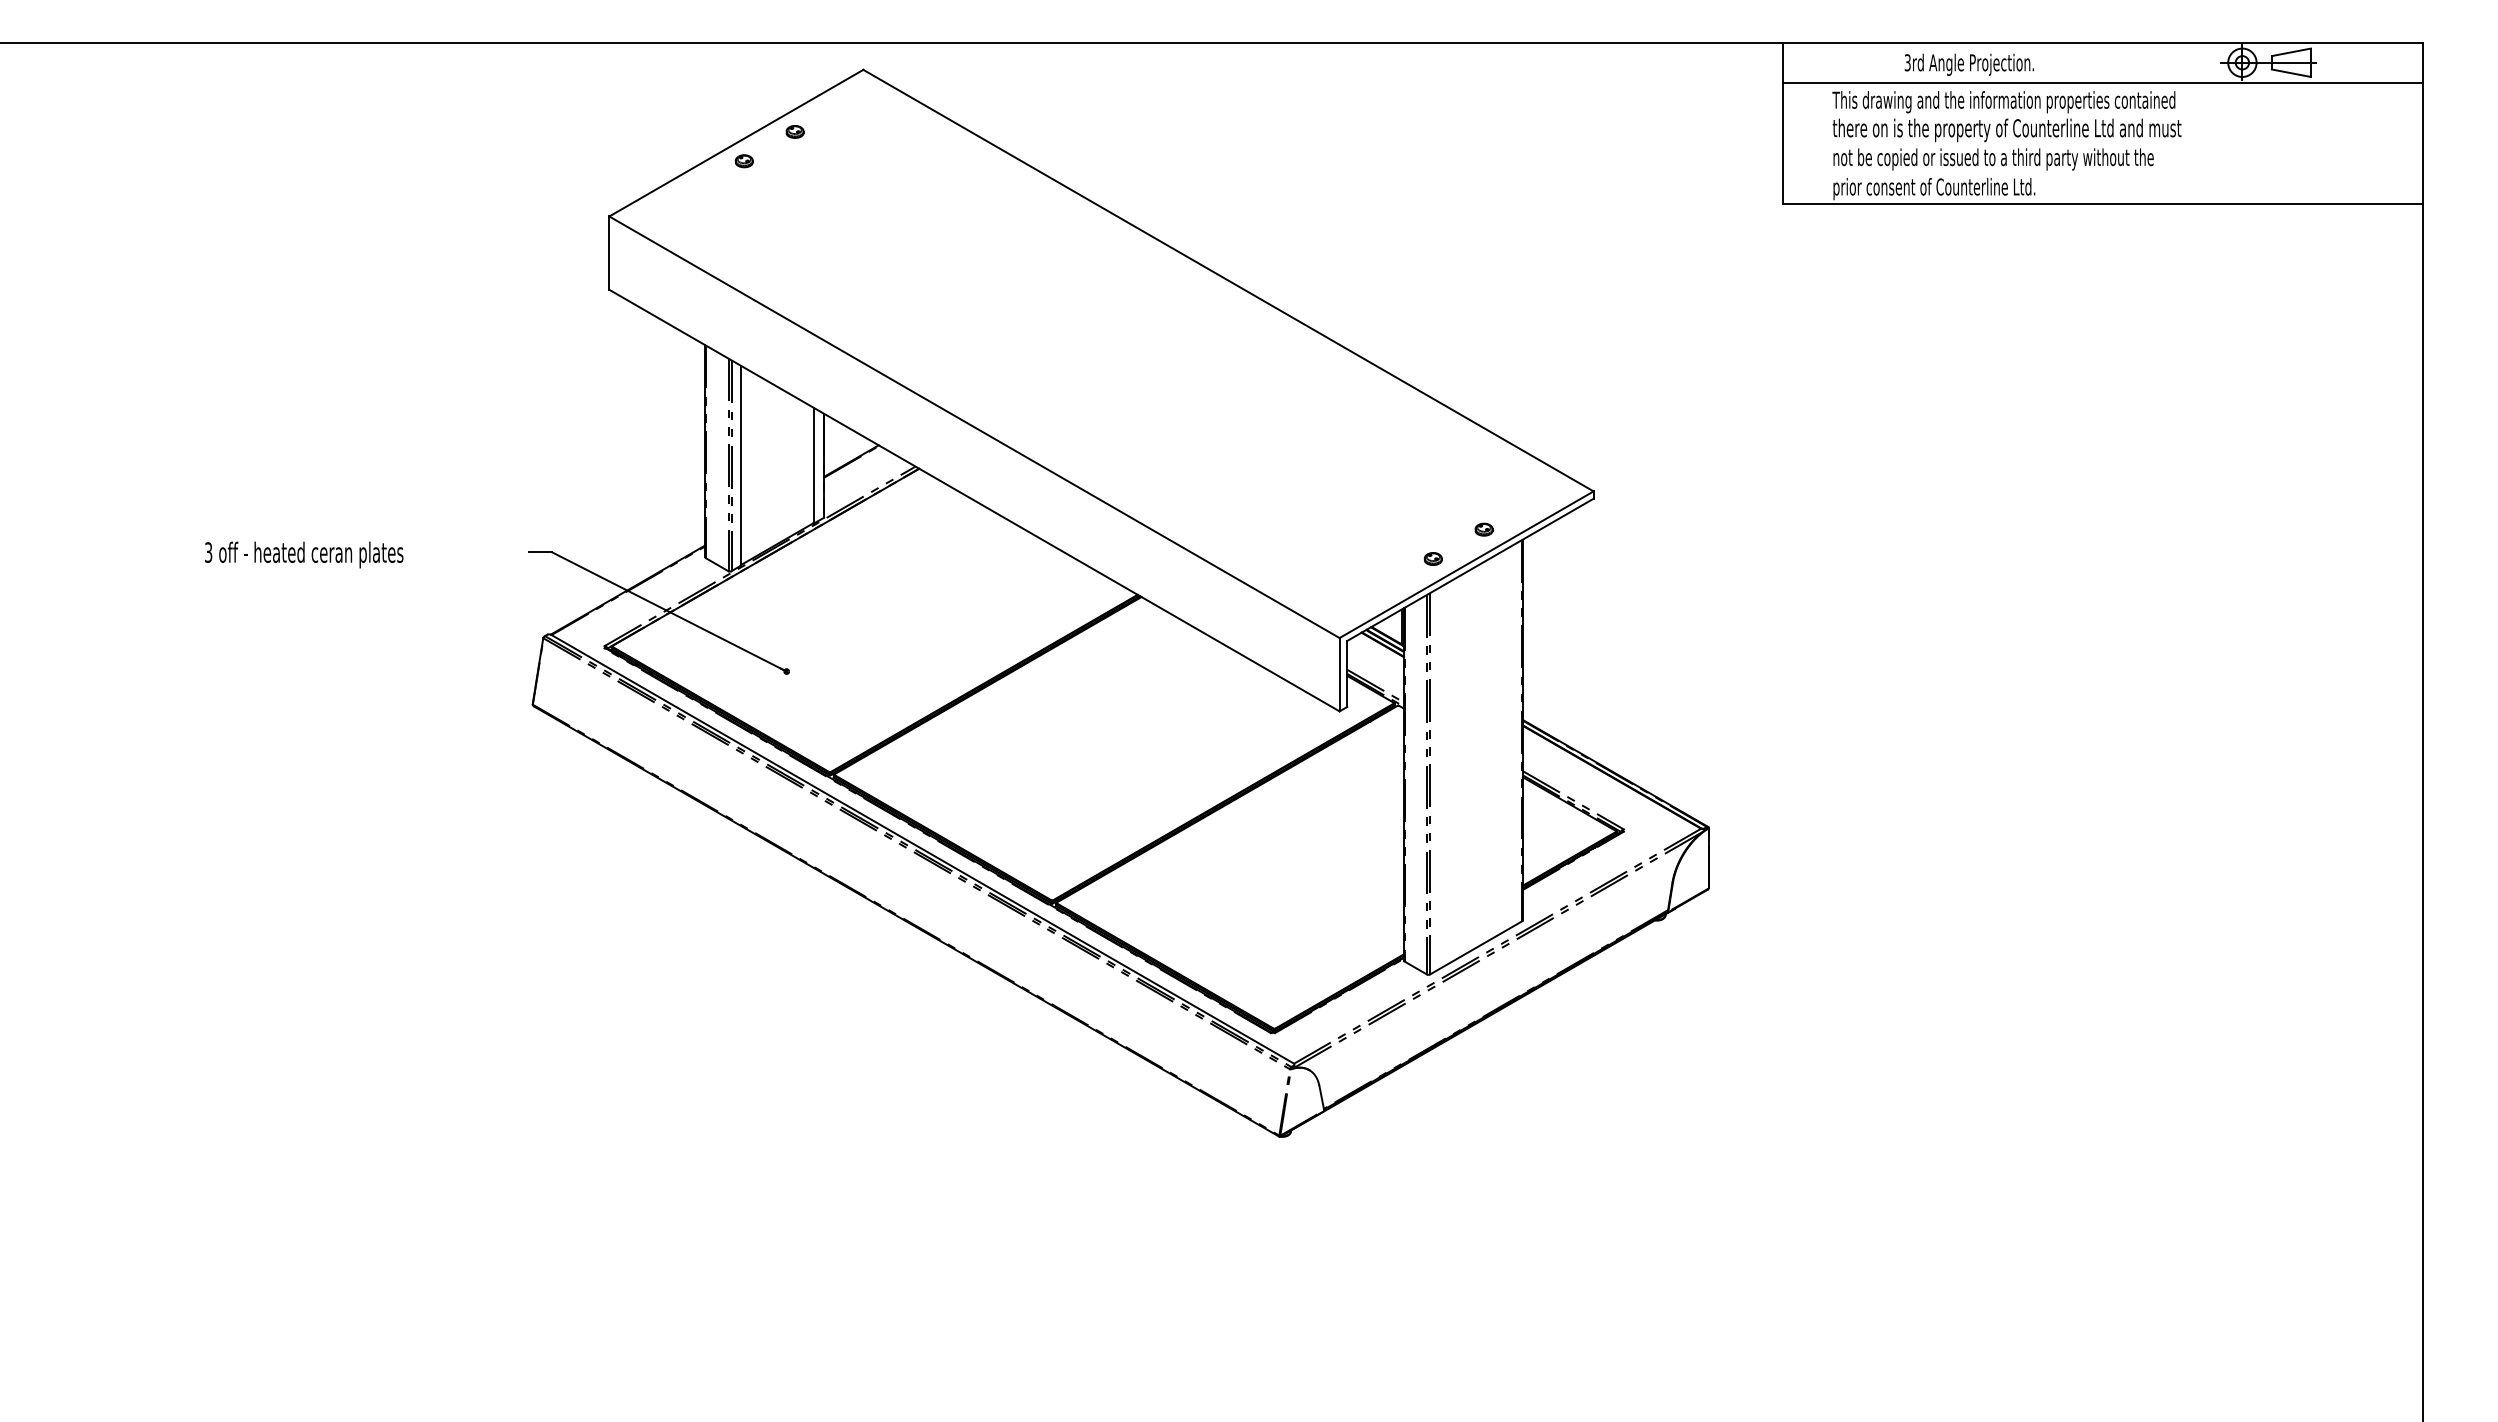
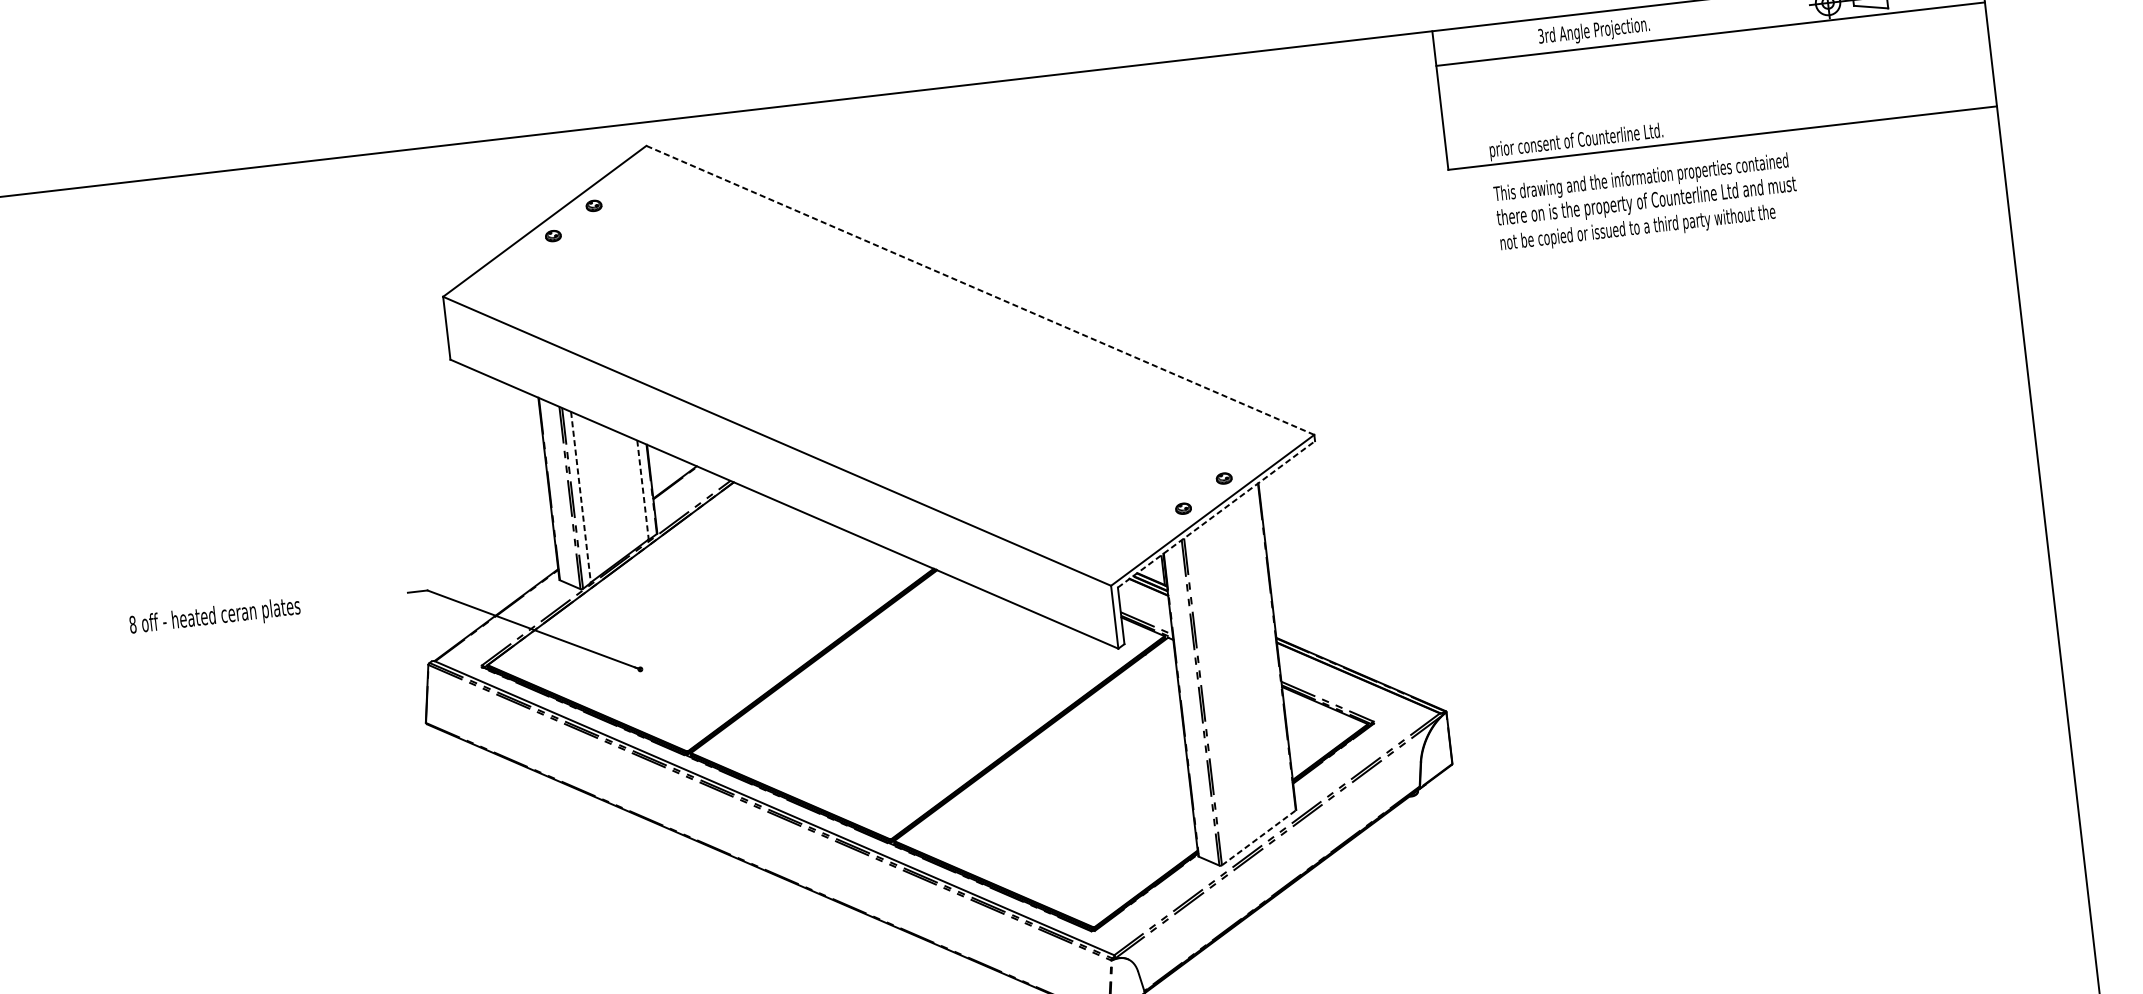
text: (2006, 130) -> (1646, 202), moved
line: (1228, 280) -> (980, 290), solid -> dashed
line: (741, 465) -> (581, 497), solid -> dashed
line: (813, 465) -> (642, 490), solid -> dashed
text: (208, 552) -> (132, 624), 3 -> 8
line: (1470, 569) -> (1216, 514), solid -> dashed
line: (1476, 947) -> (1259, 837), solid -> dashed

